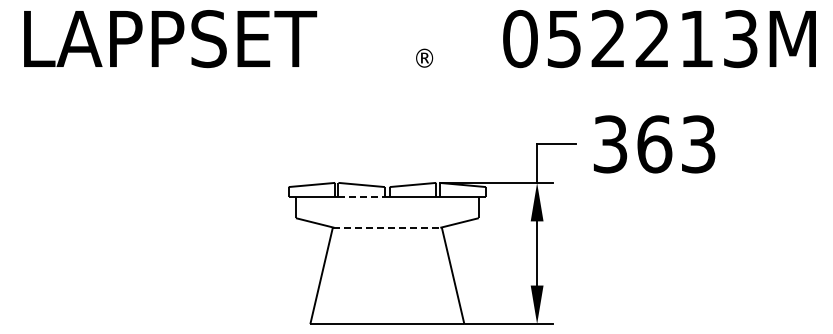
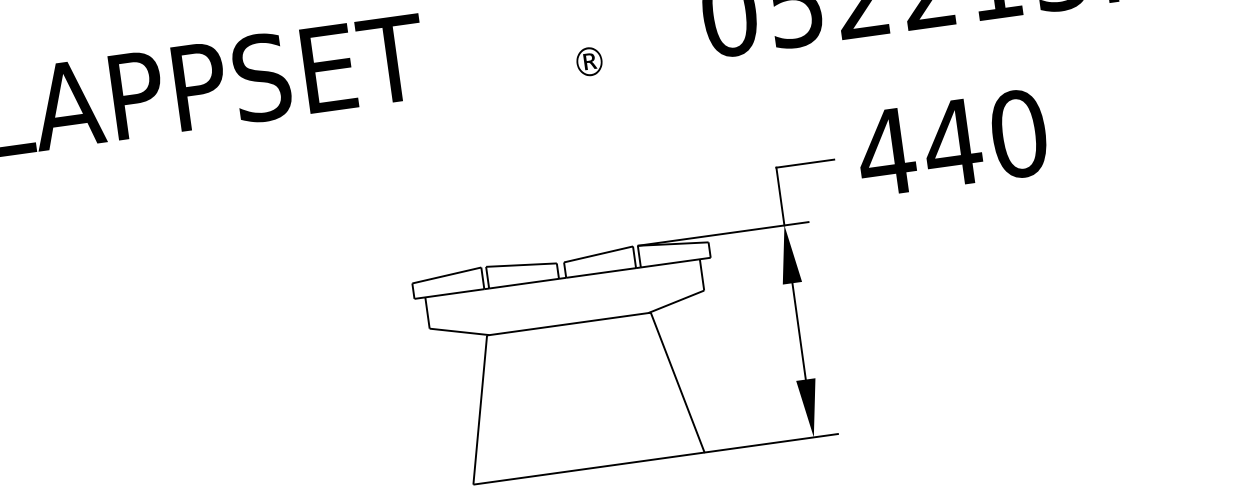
text: (654, 144) -> (952, 143), 363 -> 440
line: (362, 197) -> (525, 283), dashed -> solid
line: (387, 227) -> (569, 323), dashed -> solid

